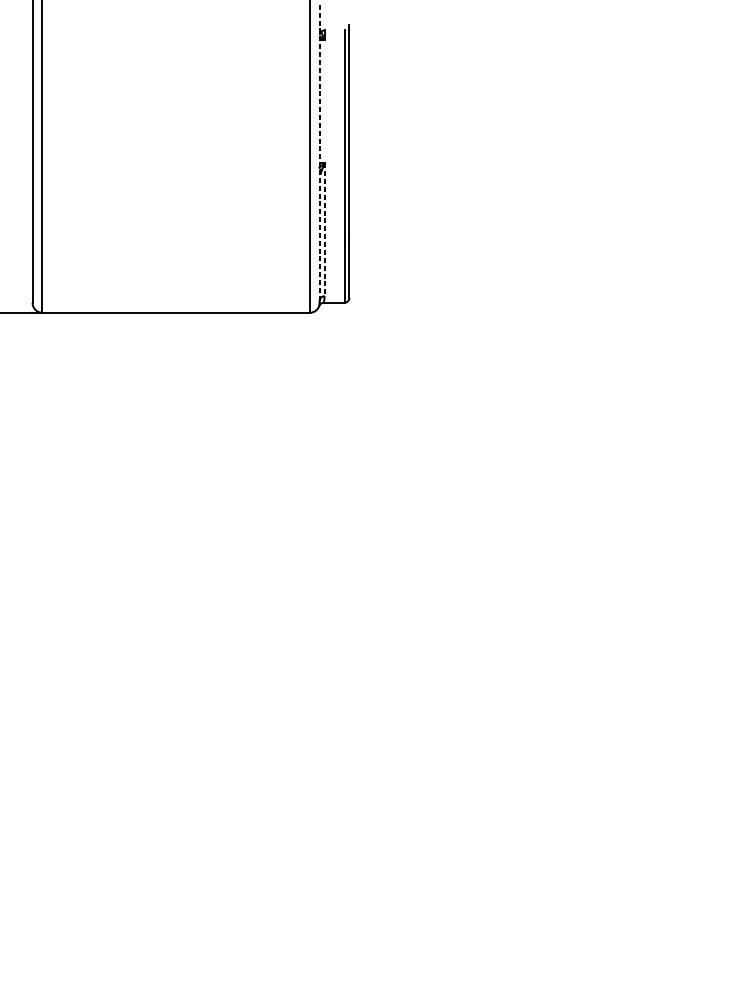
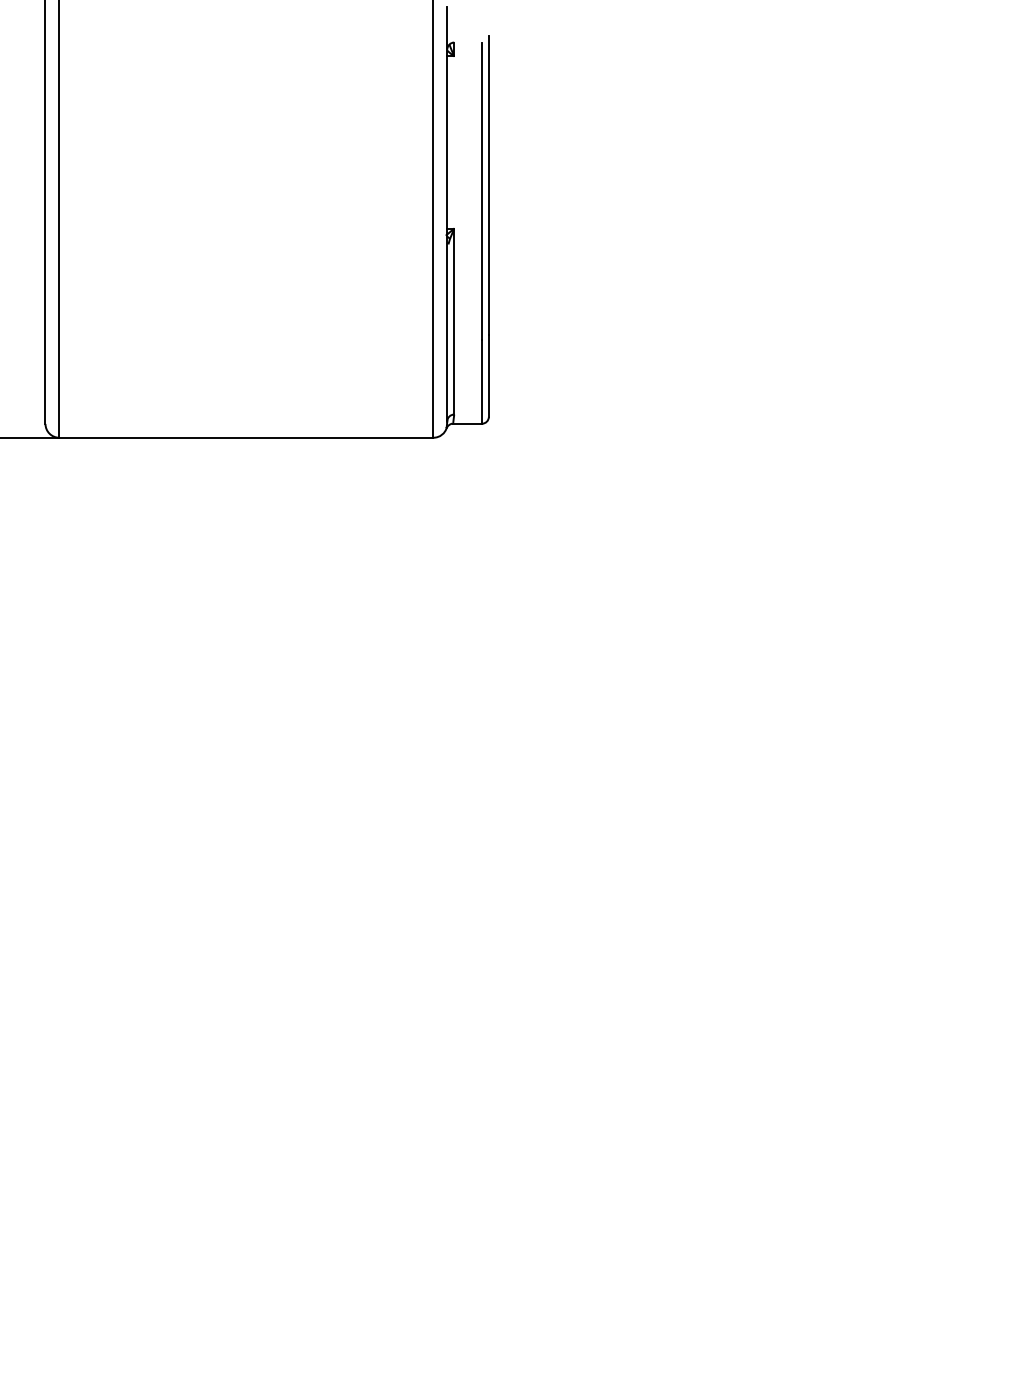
line: (319, 153) -> (447, 214), dashed -> solid
line: (324, 229) -> (454, 321), dashed -> solid

